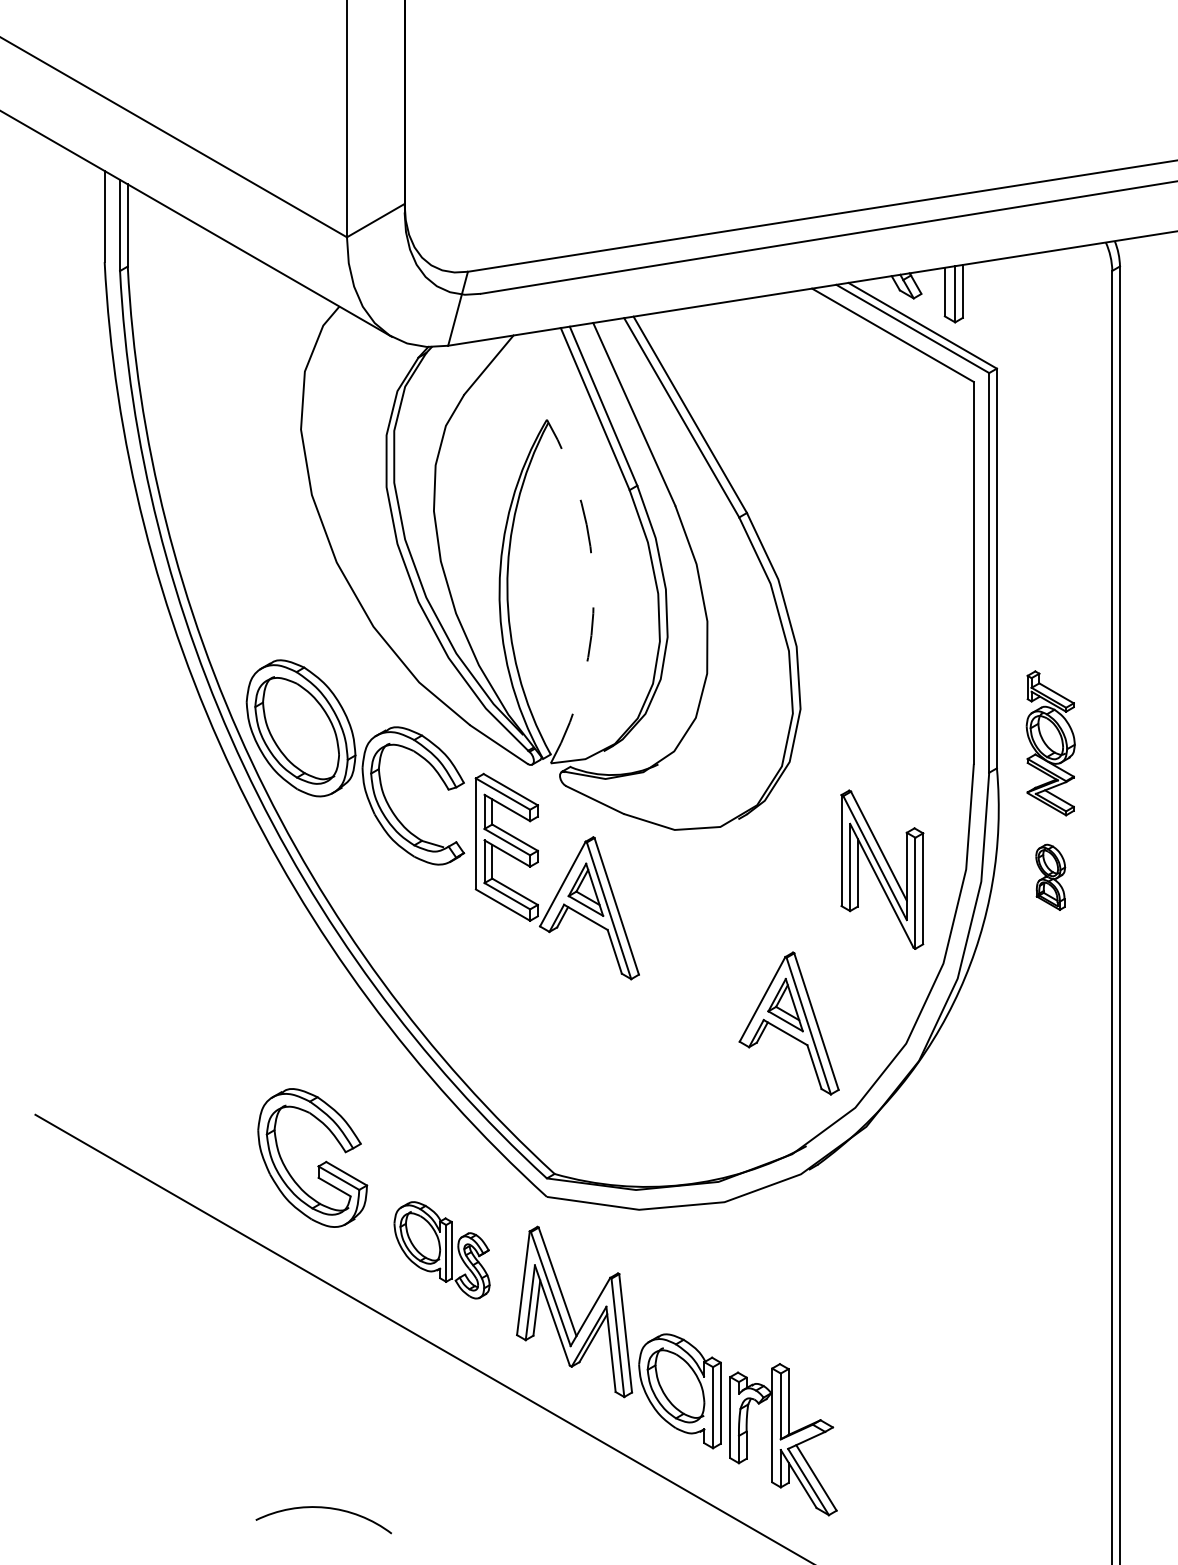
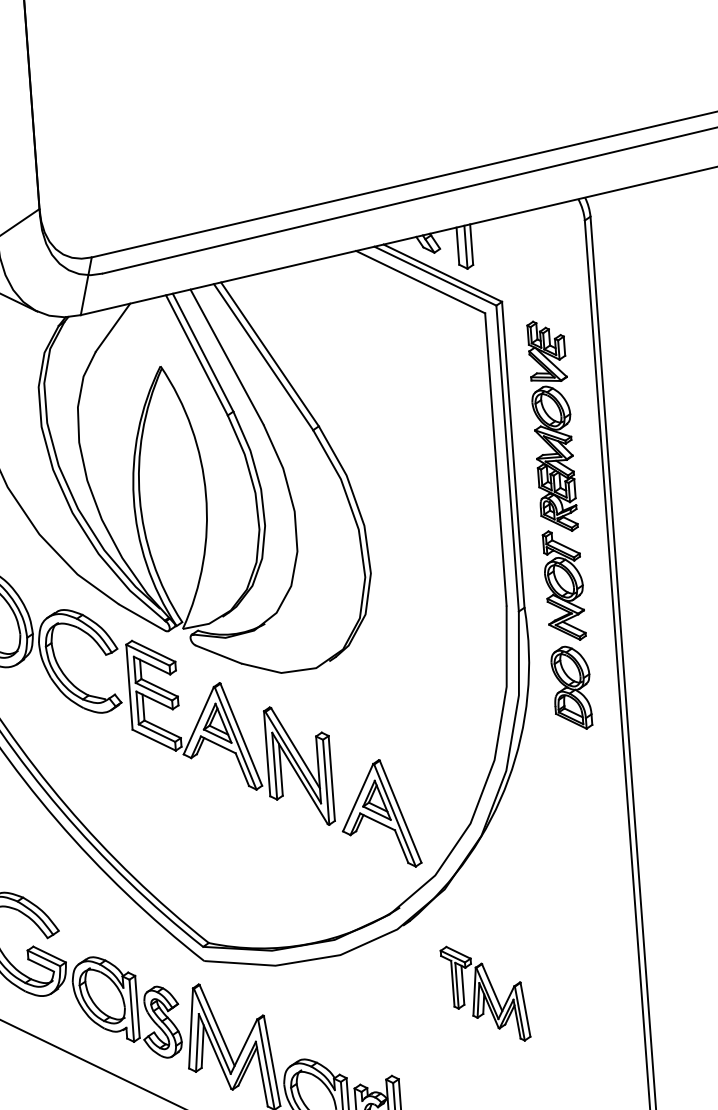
part: (1050, 535) -> (552, 426), added
arc: (593, 591) -> (205, 495), dashed -> solid
part: (882, 869) -> (299, 765), moved
part: (1050, 877) -> (571, 688), size x1.67
part: (441, 1250) -> (126, 1007), size x1.43
part: (909, 1265) -> (485, 993), added

